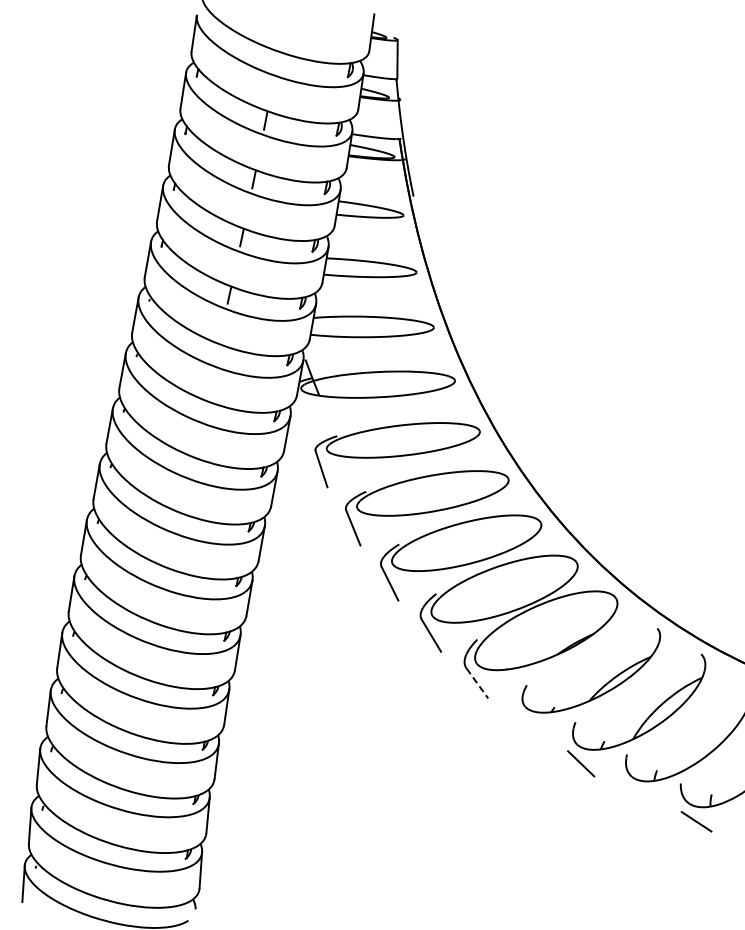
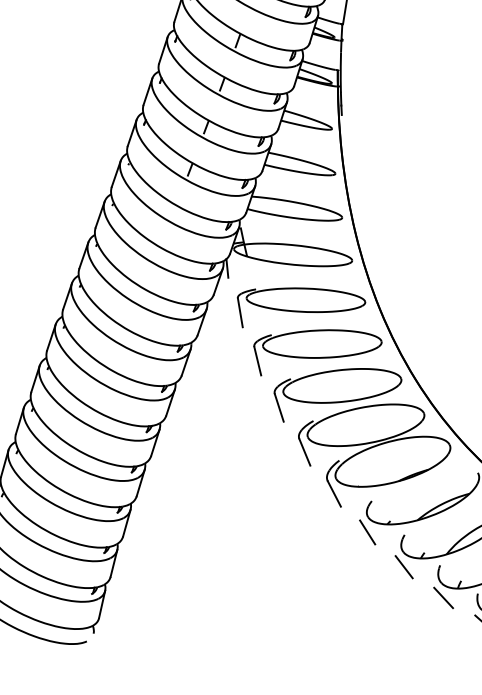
line: (296, 414) -> (227, 268), added
line: (477, 683) -> (334, 494), dashed -> solid
line: (527, 726) -> (367, 532), added
line: (637, 795) -> (443, 597), added

